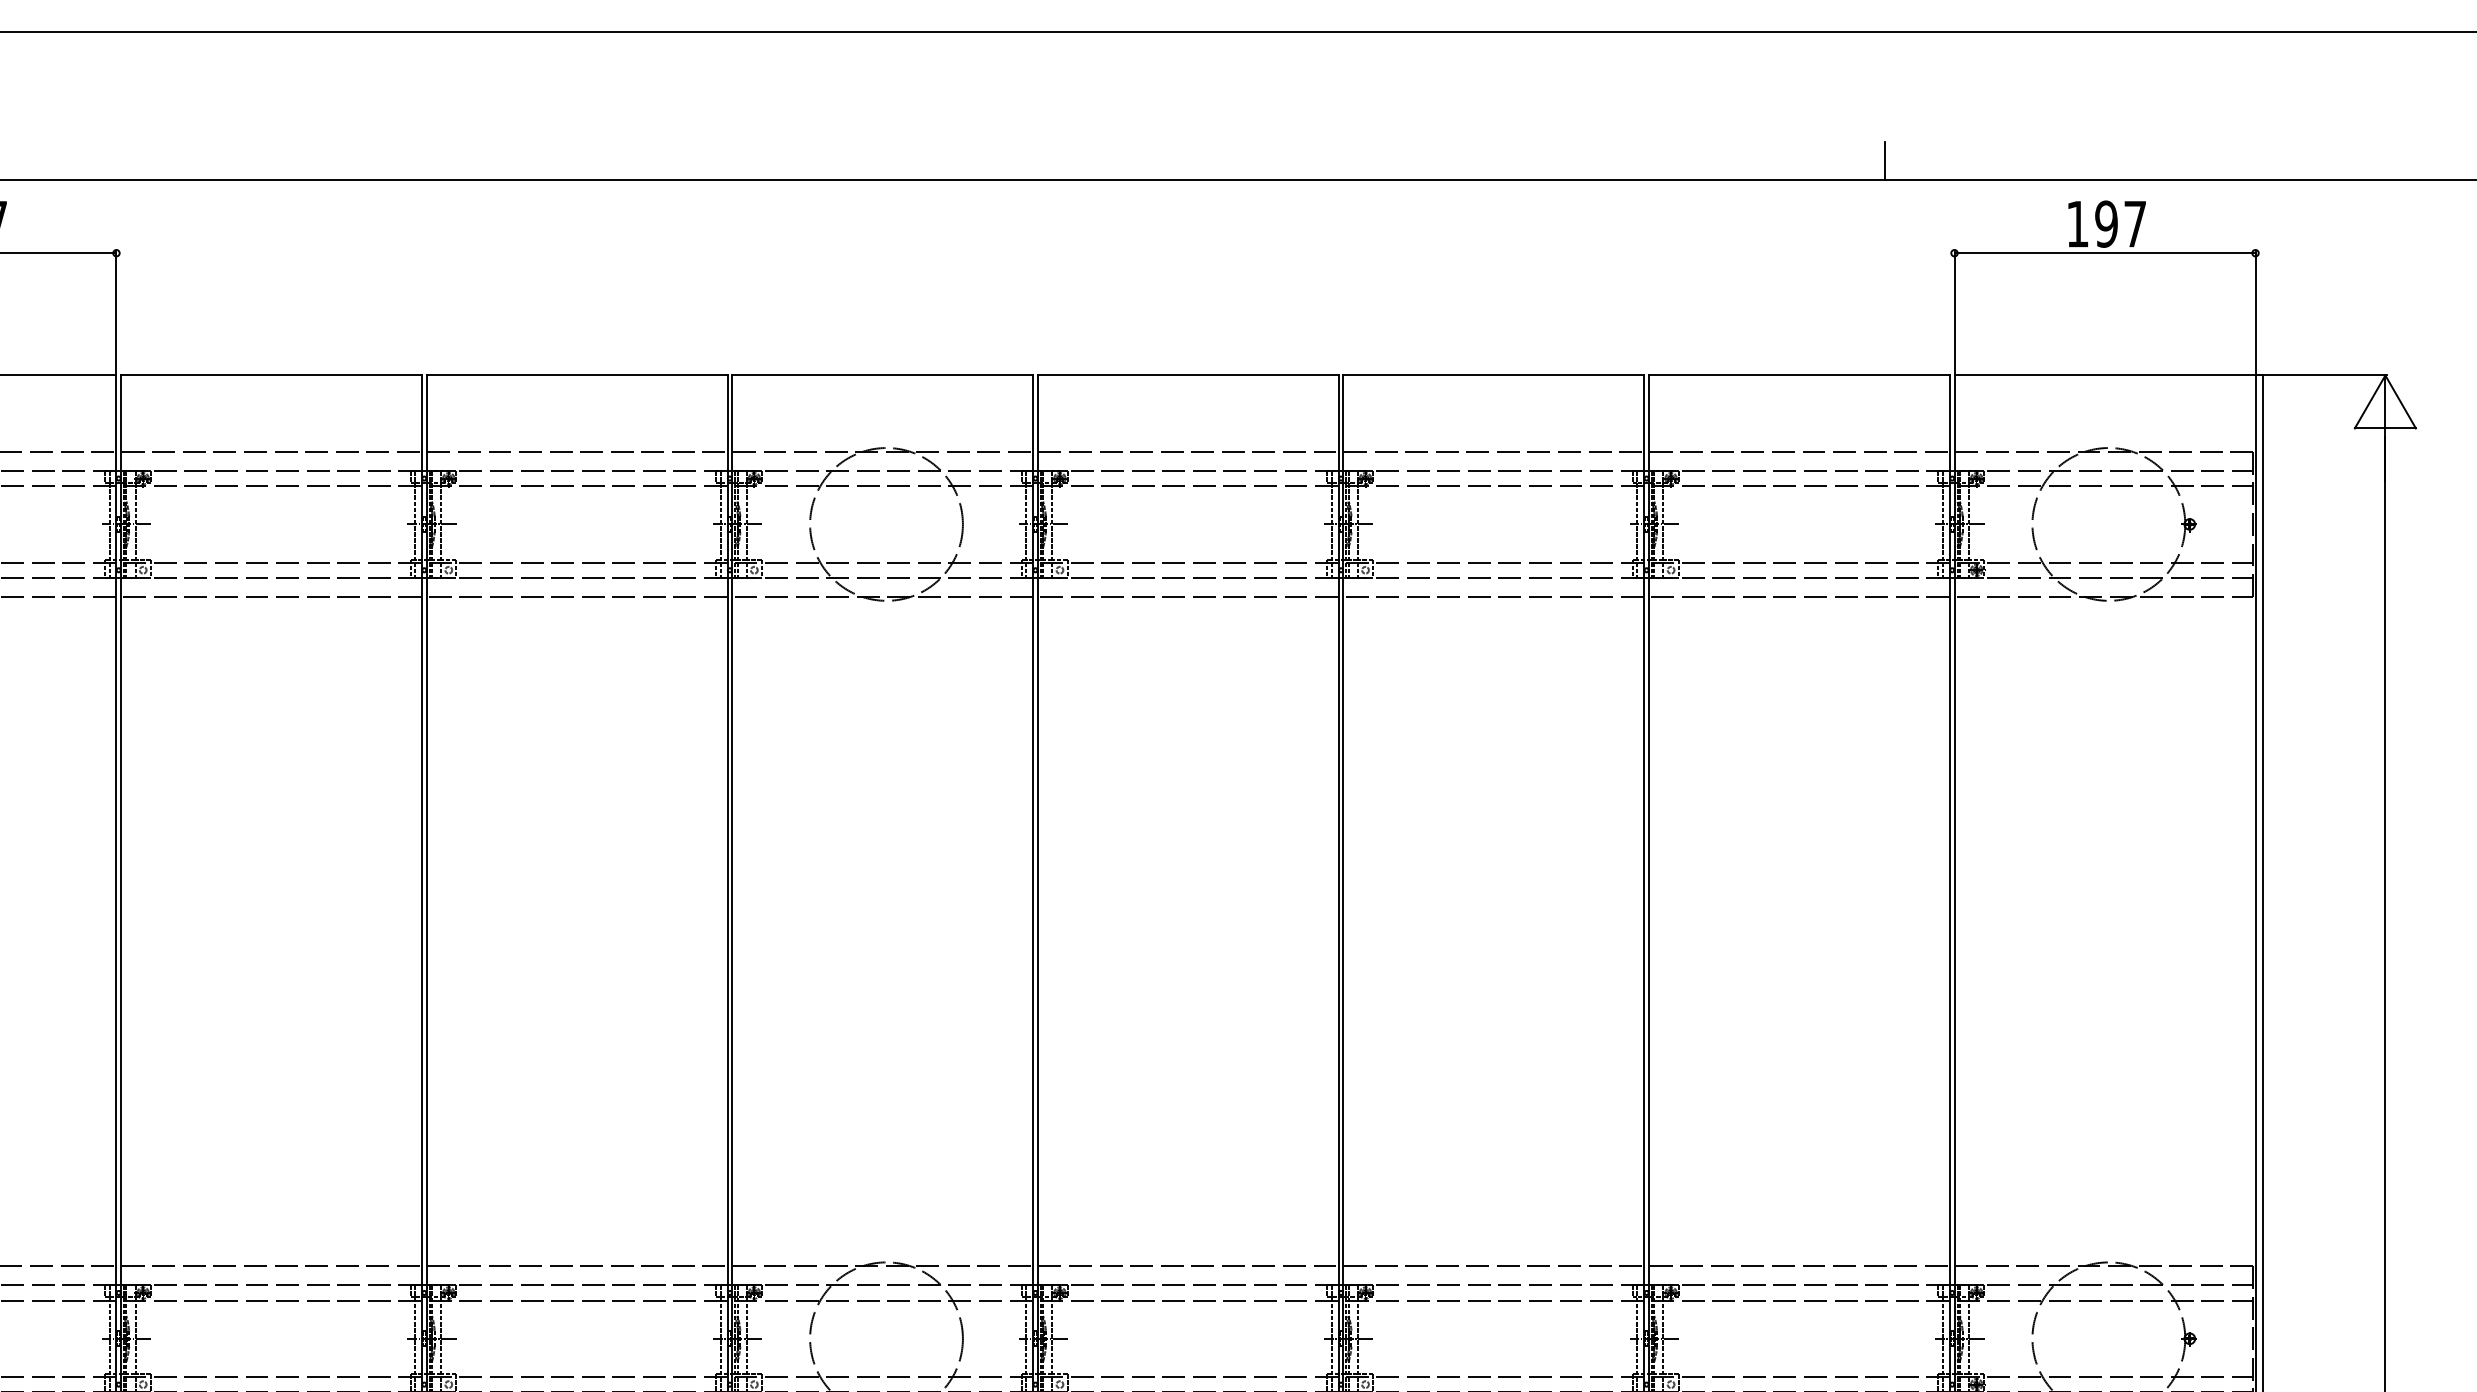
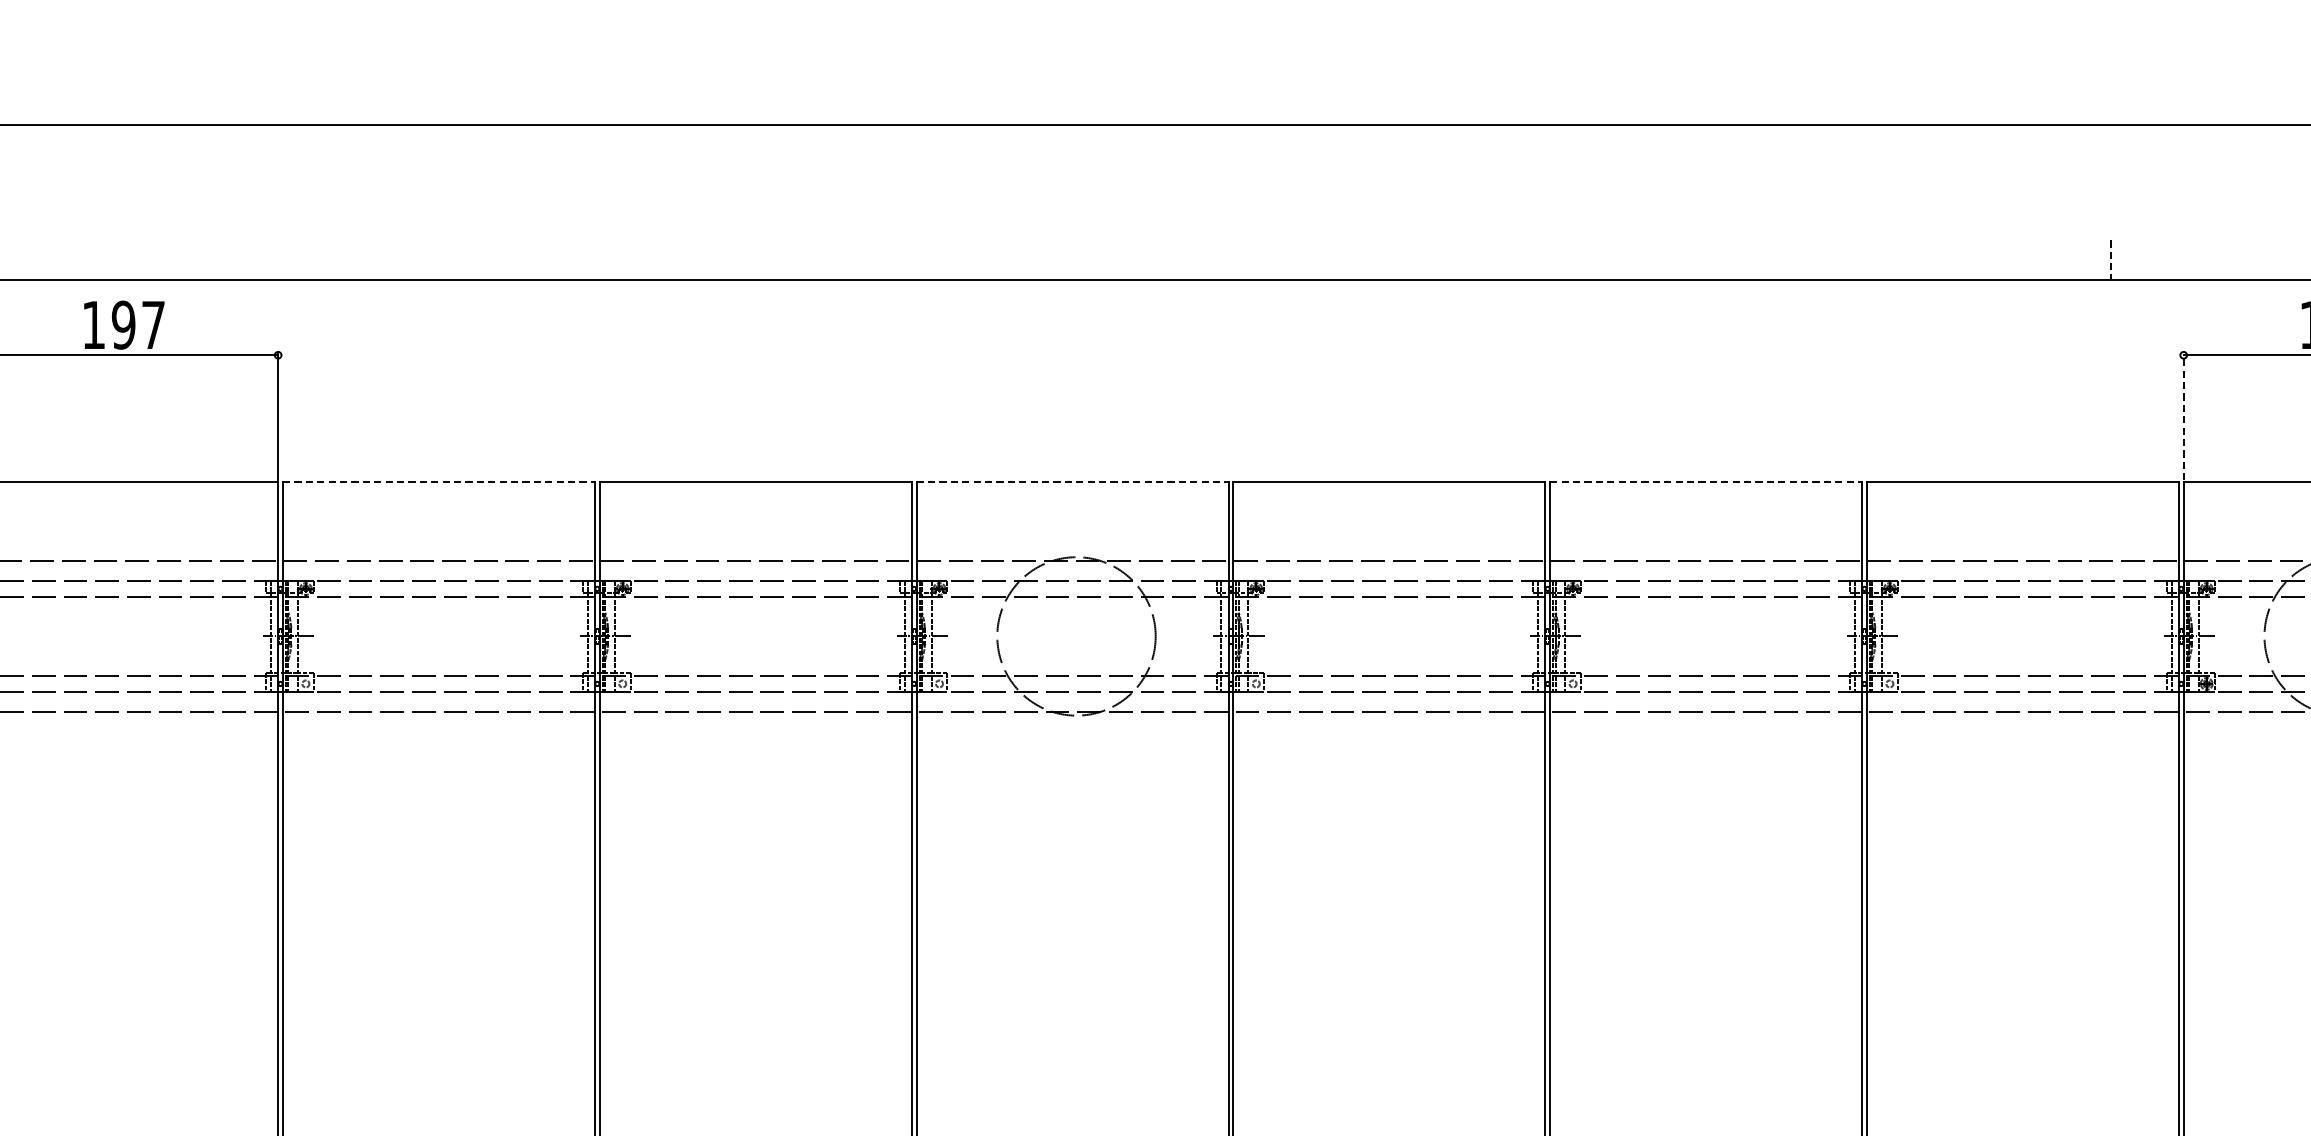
line: (1884, 161) -> (2111, 260), solid -> dashed
line: (1954, 312) -> (2183, 416), solid -> dashed
line: (272, 375) -> (439, 482), solid -> dashed
line: (883, 375) -> (1073, 482), solid -> dashed
line: (1494, 375) -> (1706, 482), solid -> dashed

